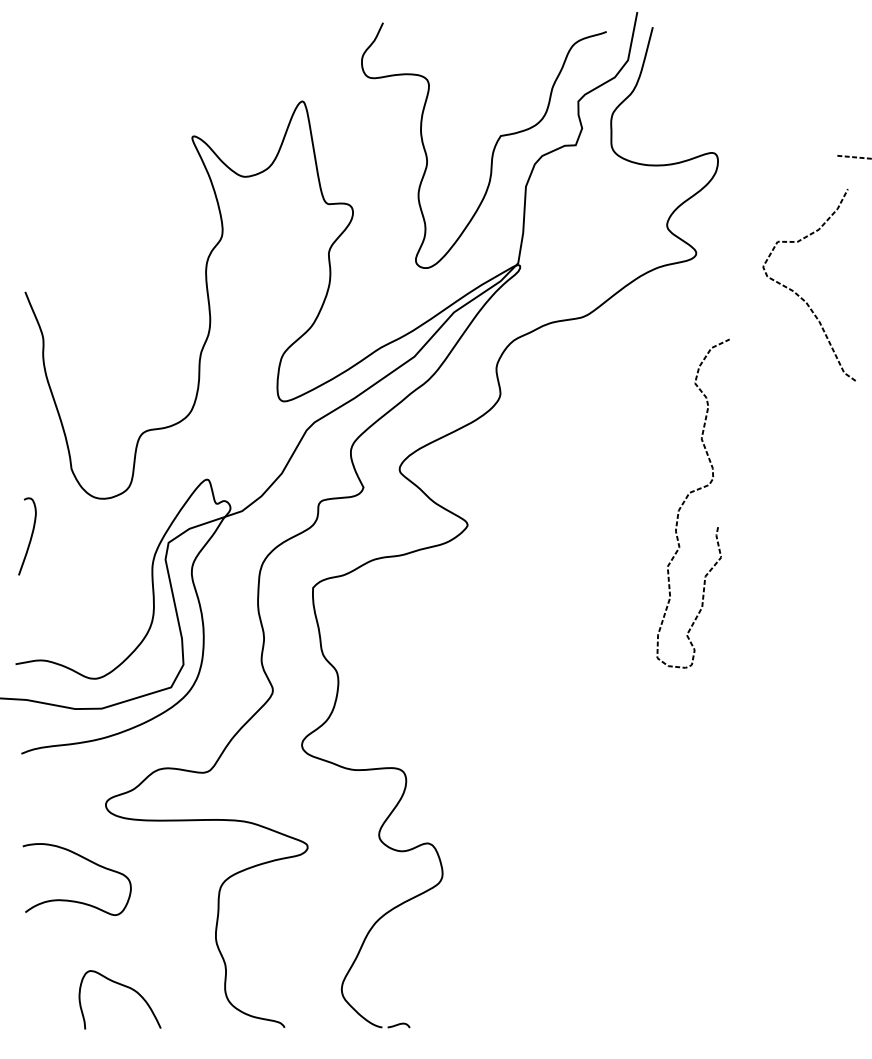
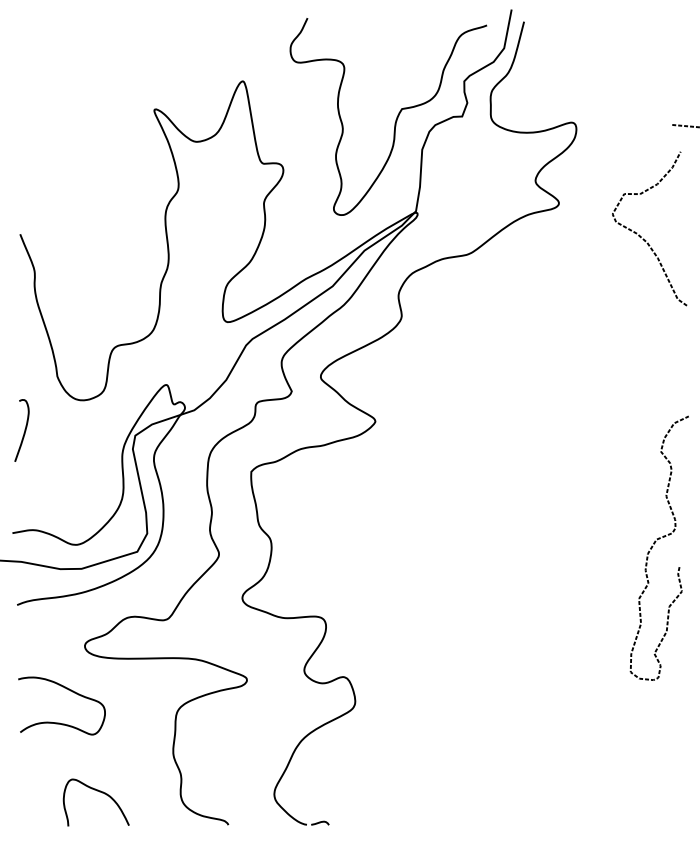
curve: (688, 497) -> (655, 543), moved

